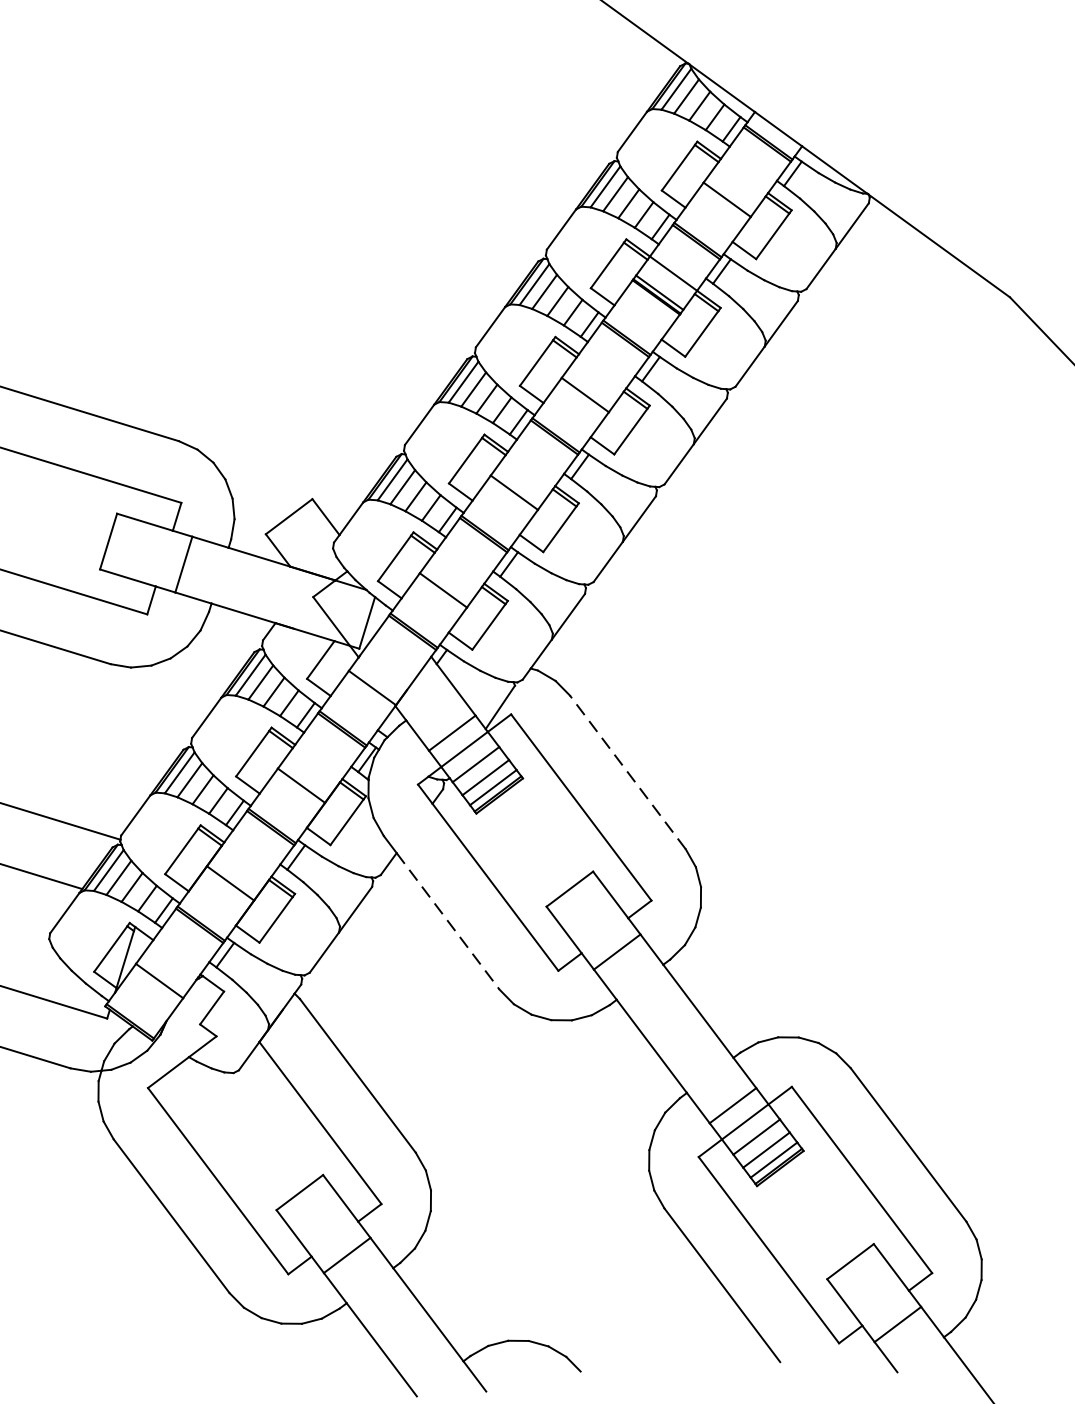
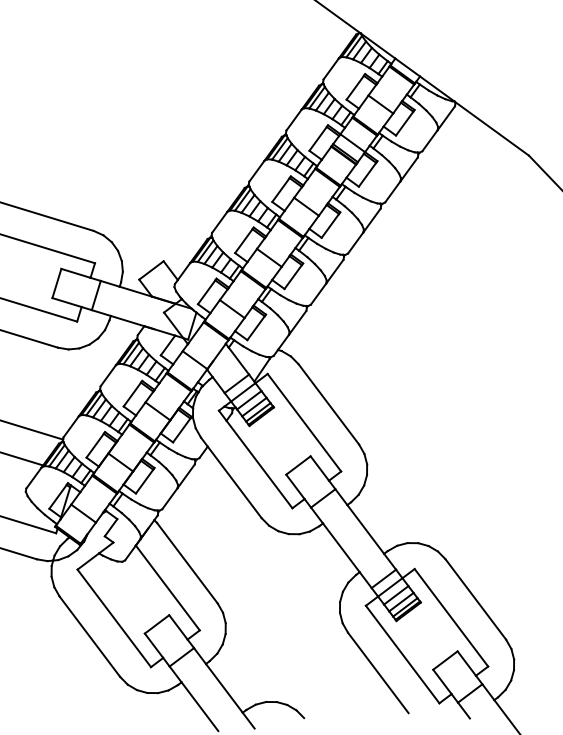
line: (627, 770) -> (328, 403), dashed -> solid
line: (447, 921) -> (234, 482), dashed -> solid

